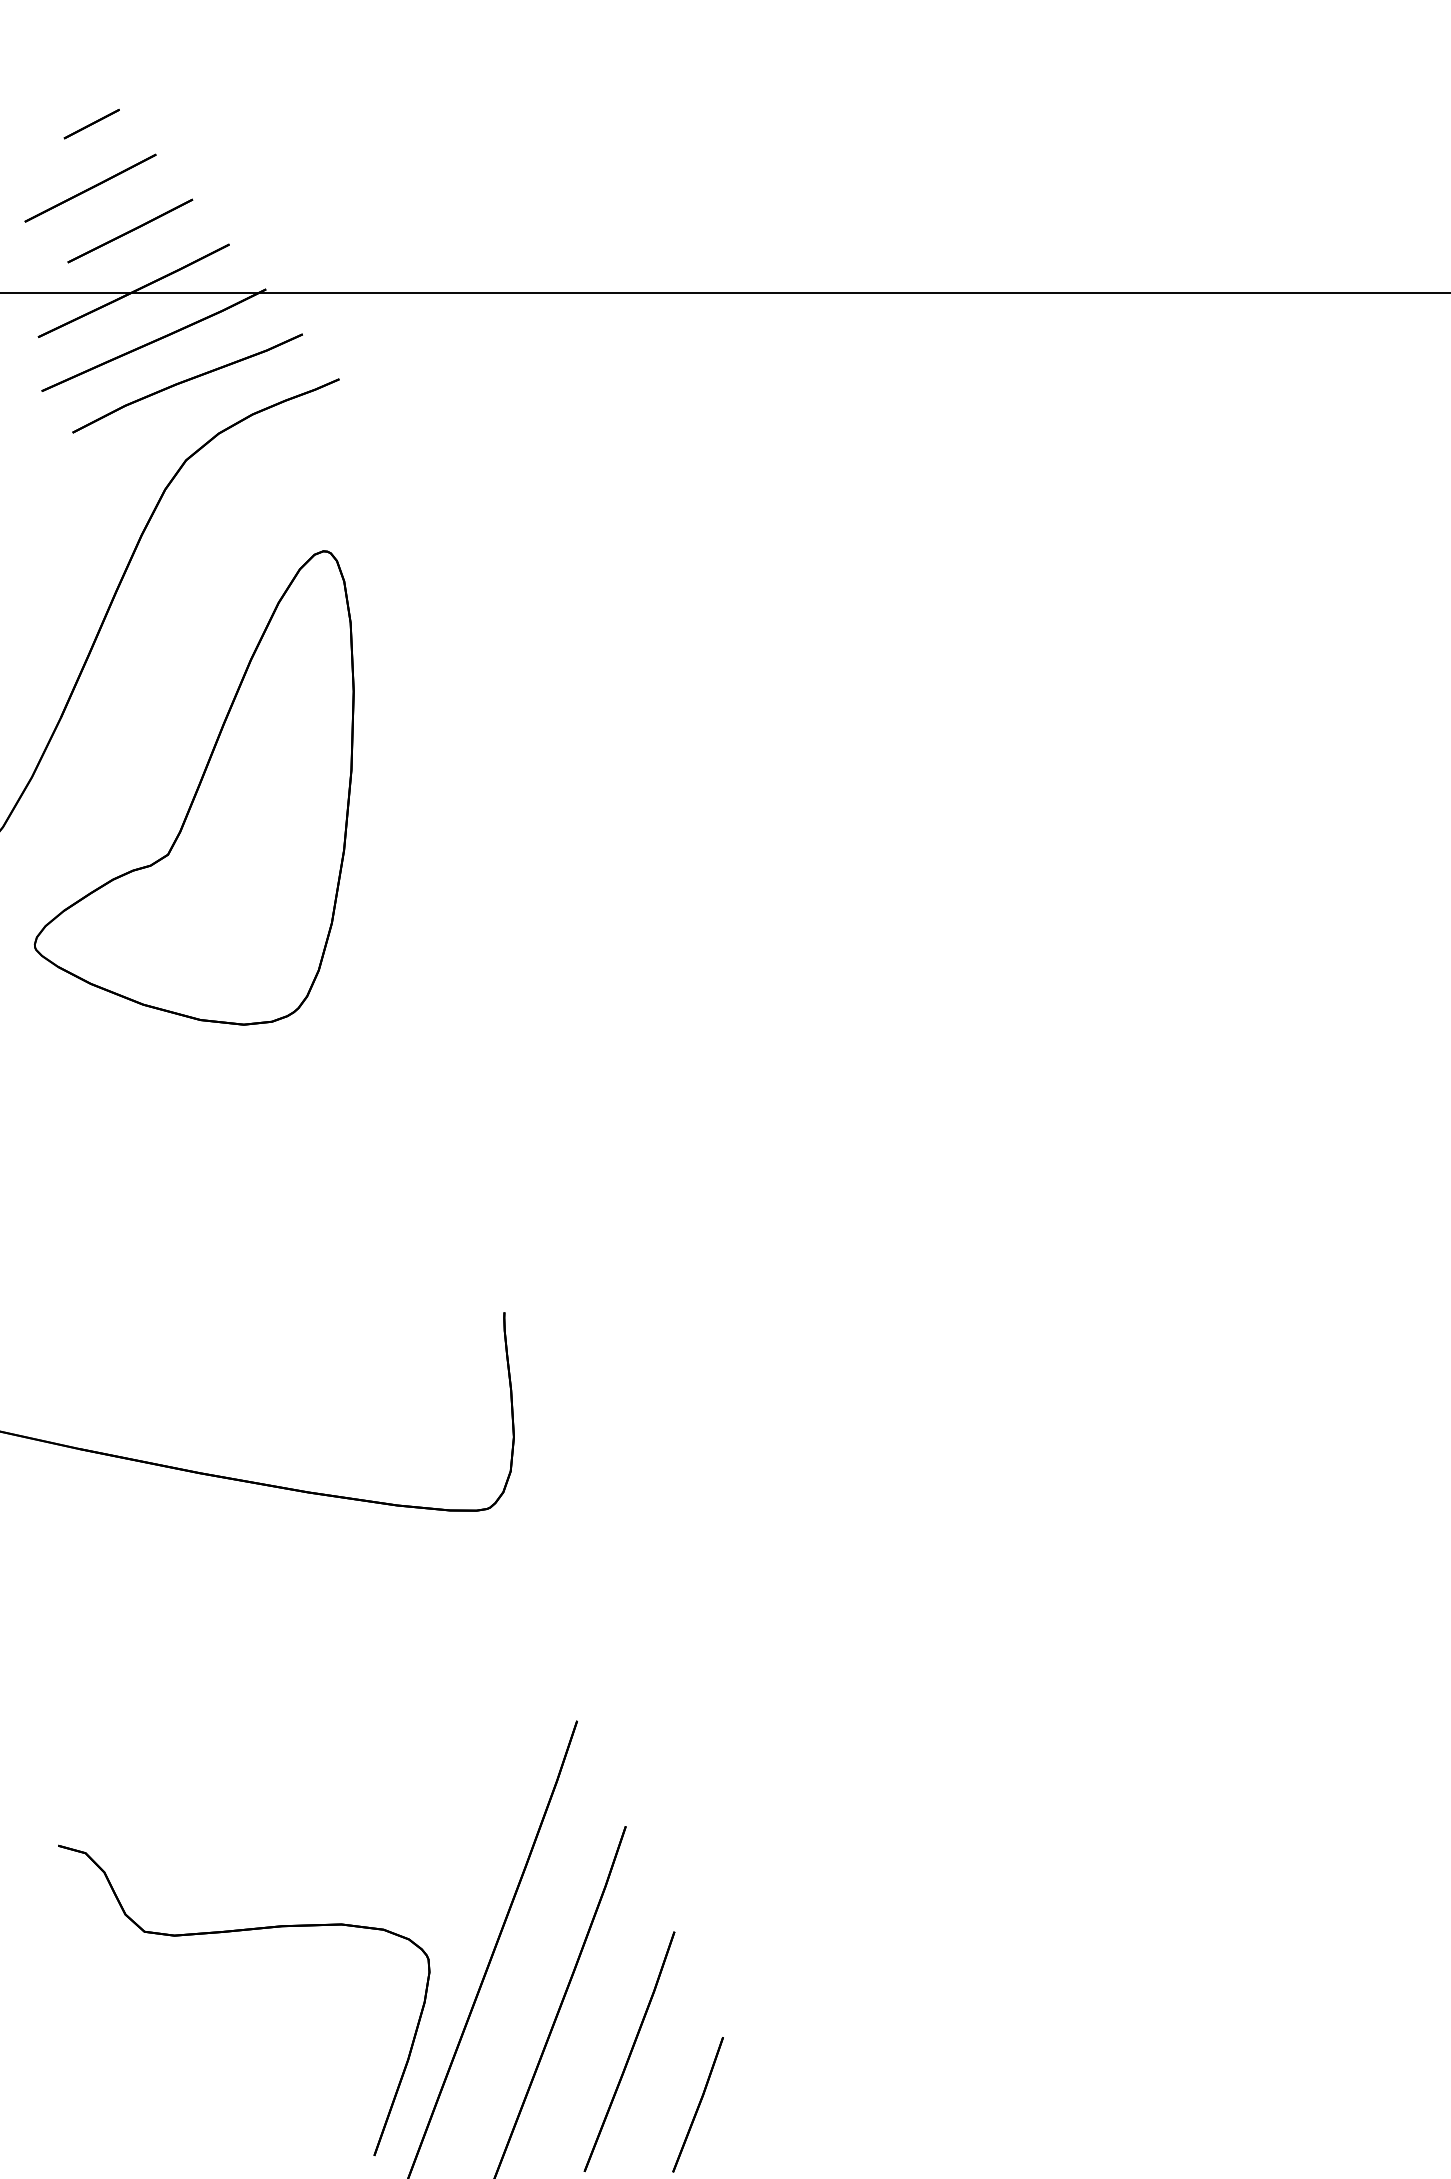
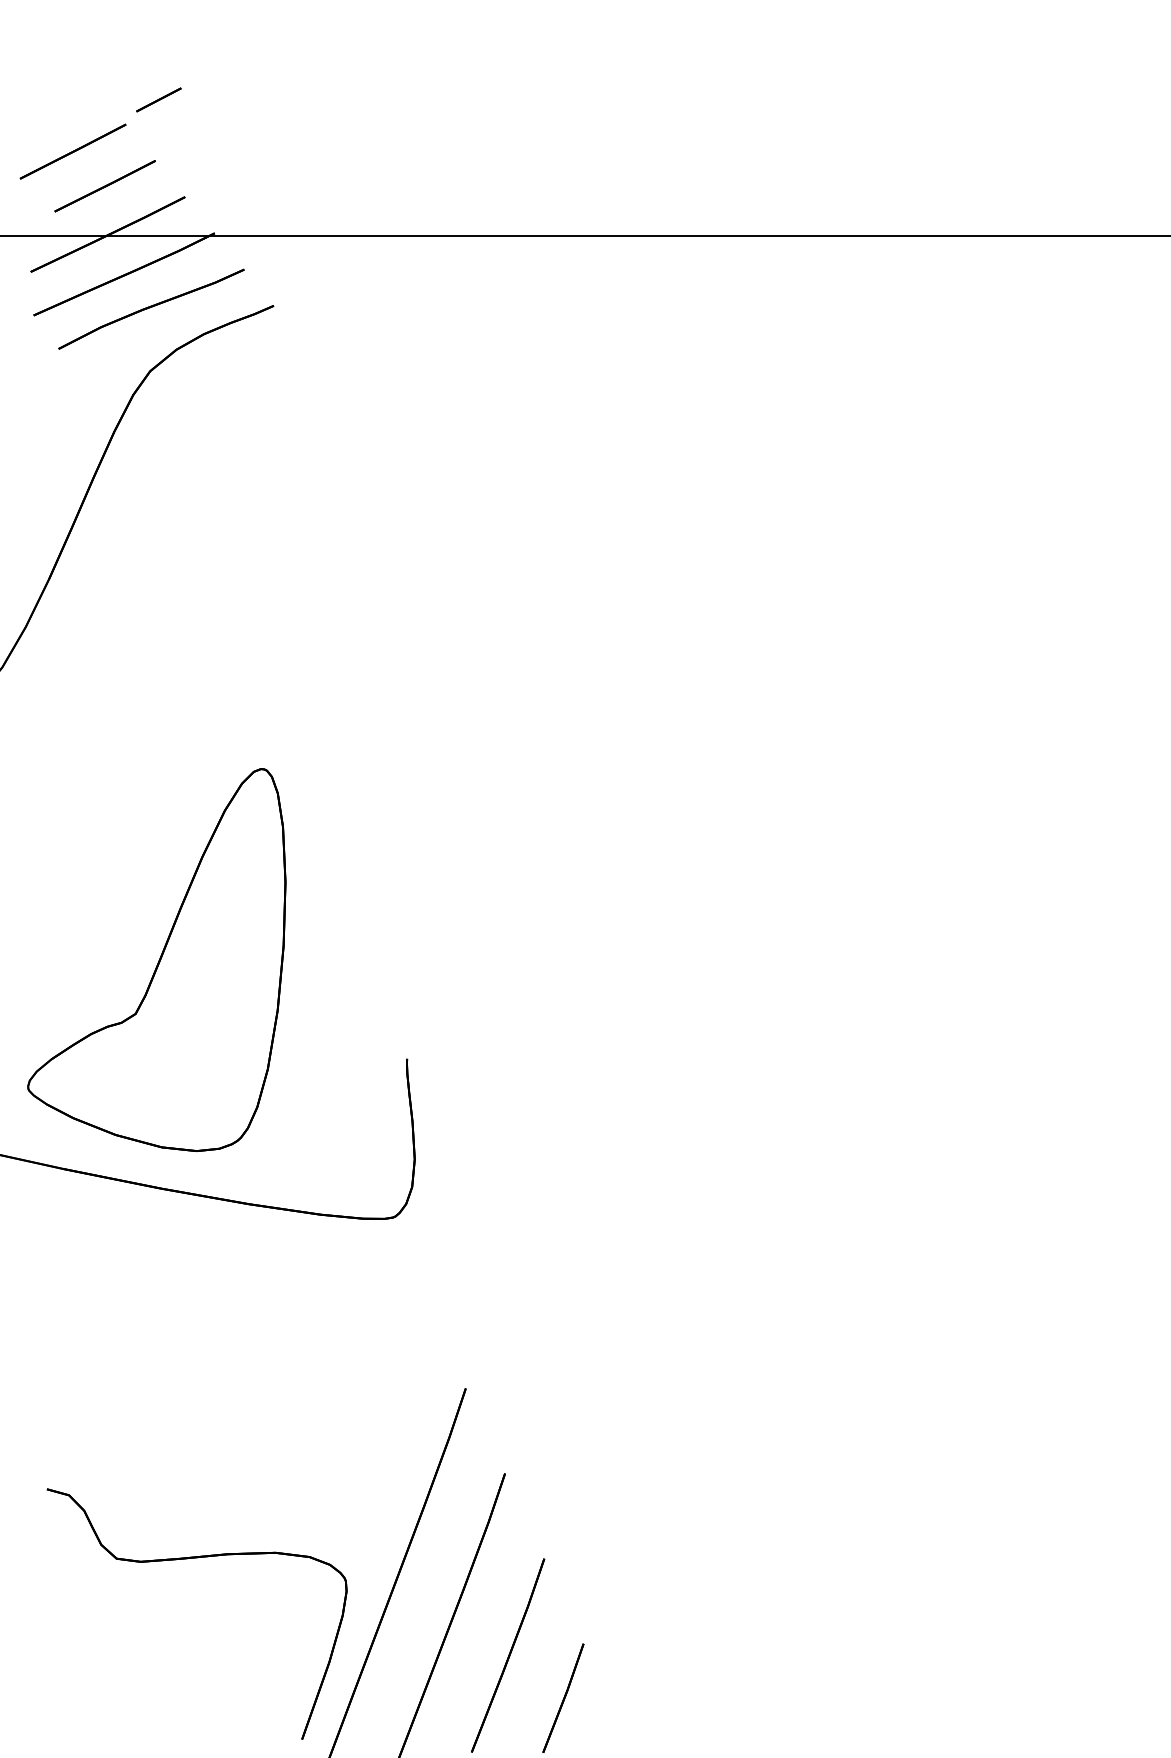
line: (91, 124) -> (158, 100), moved
part: (193, 787) -> (156, 959), moved

